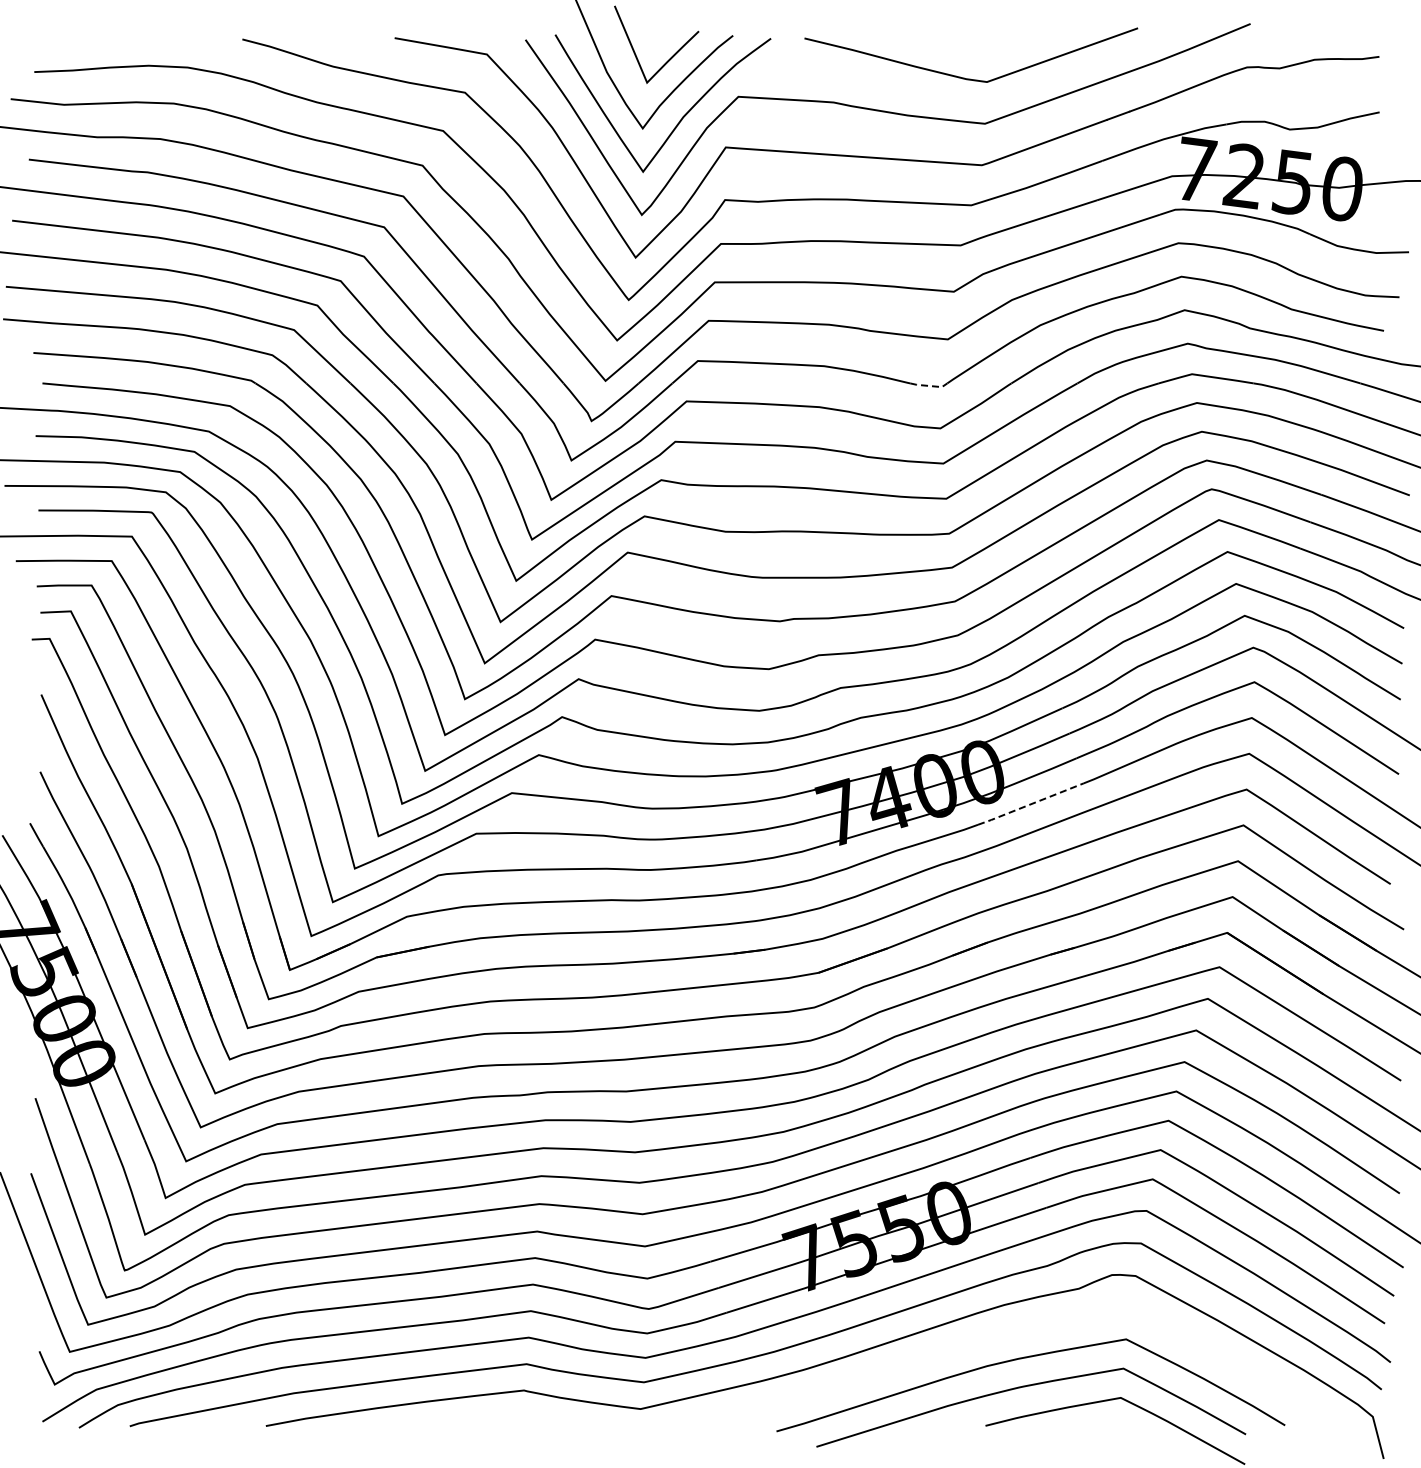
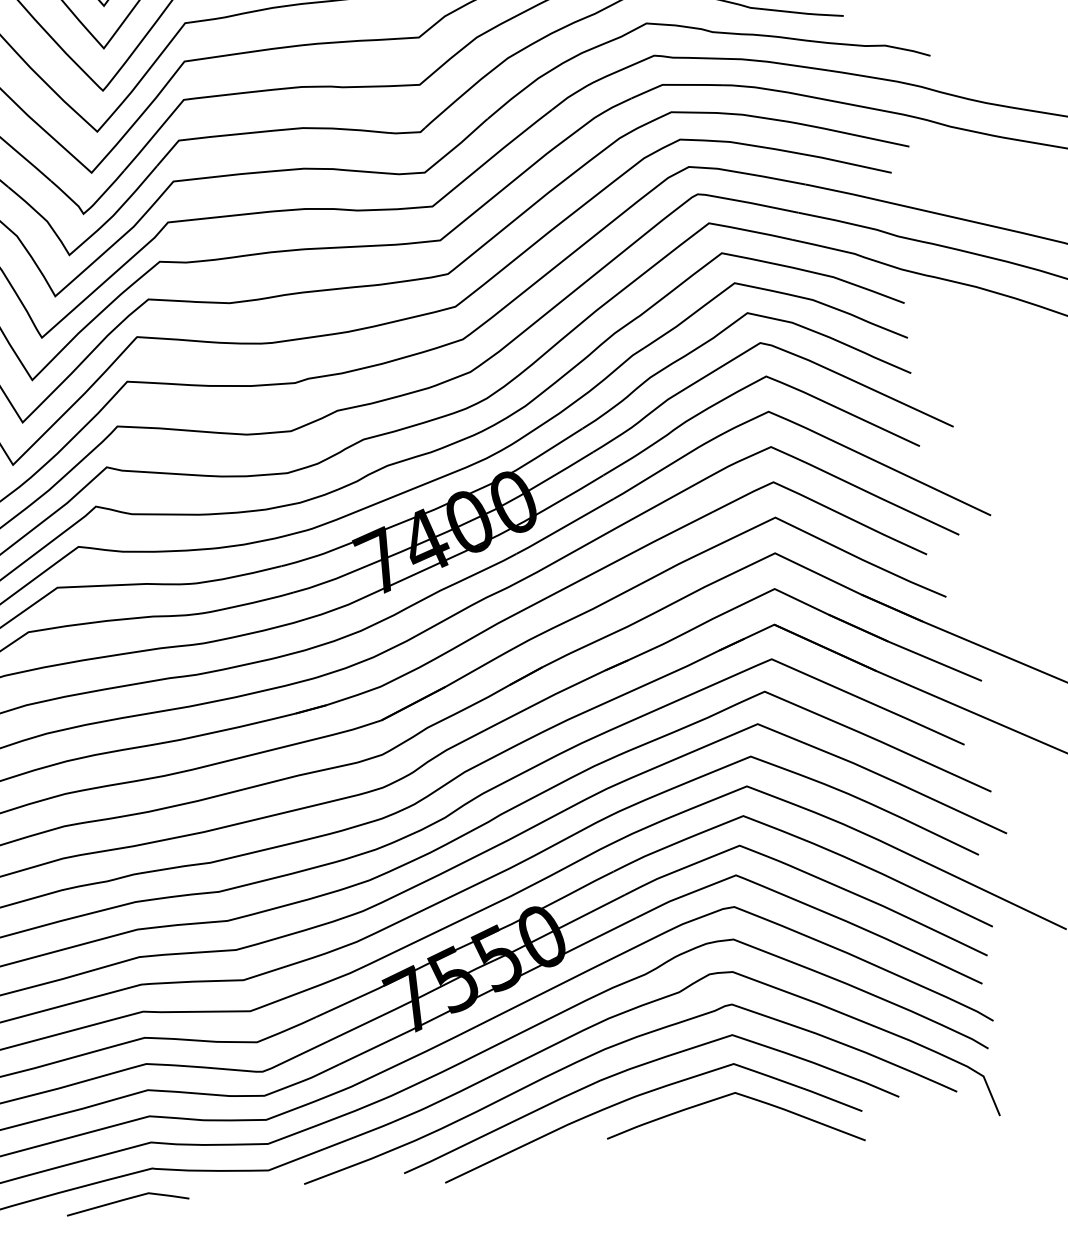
line: (929, 385) -> (408, 132), dashed -> solid
line: (1031, 804) -> (565, 526), dashed -> solid
curve: (1000, 1335) -> (609, 1048), added
line: (494, 1418) -> (127, 1199), added

